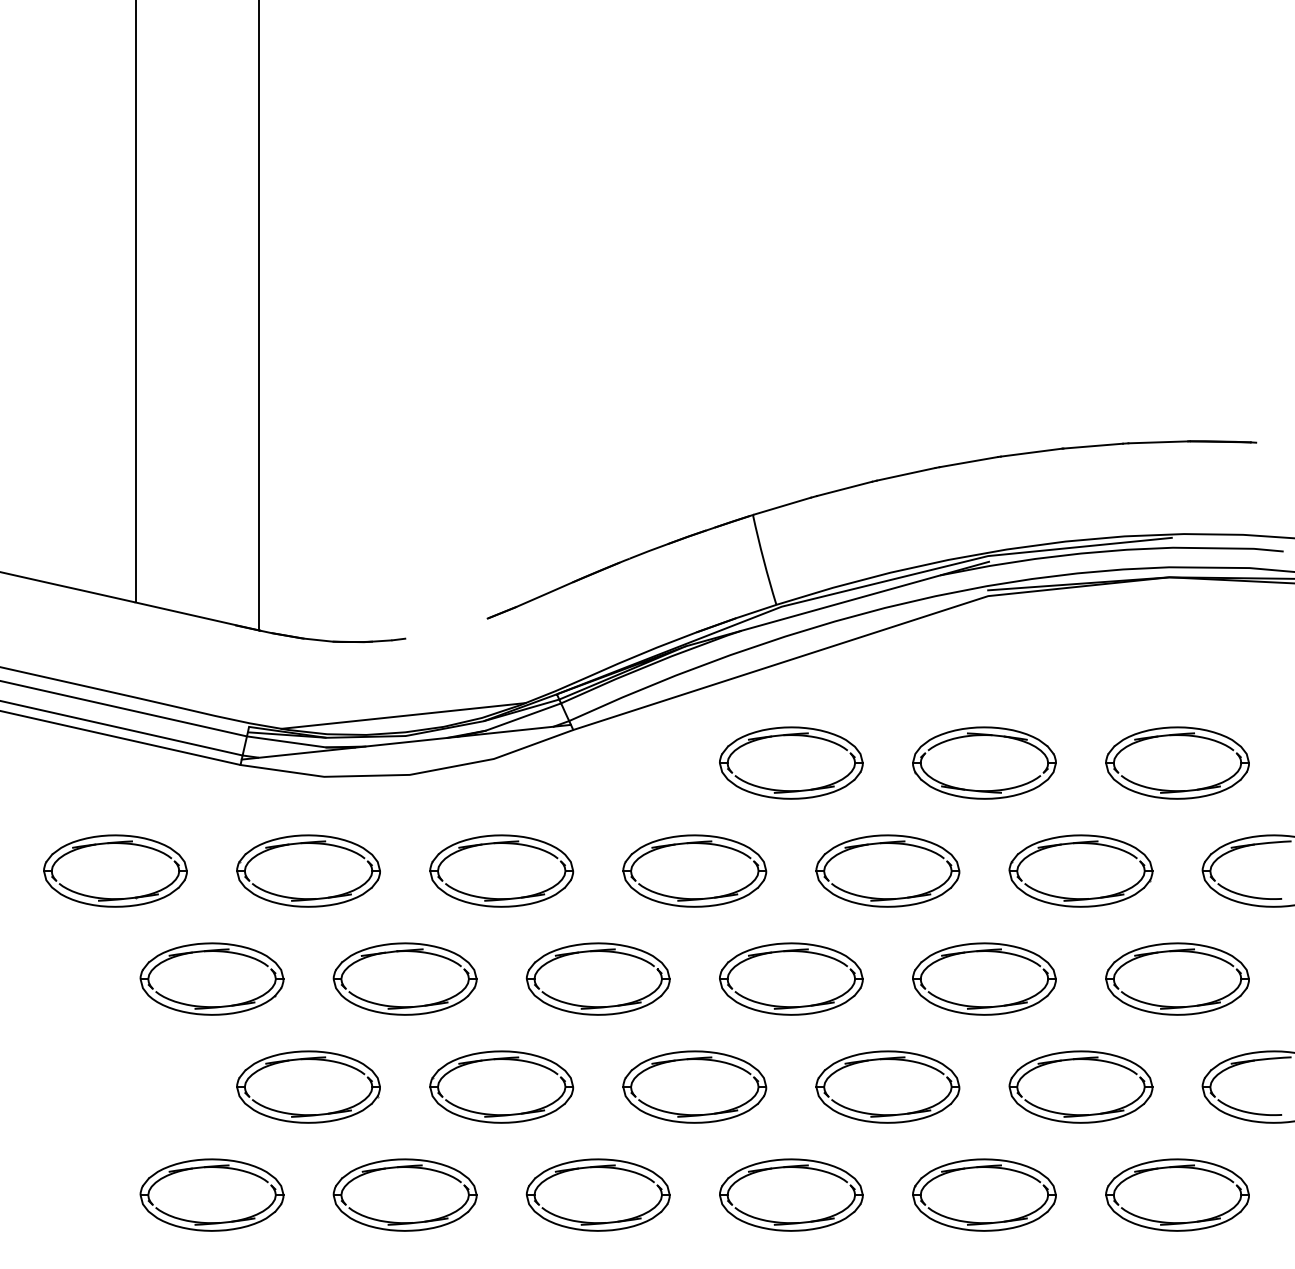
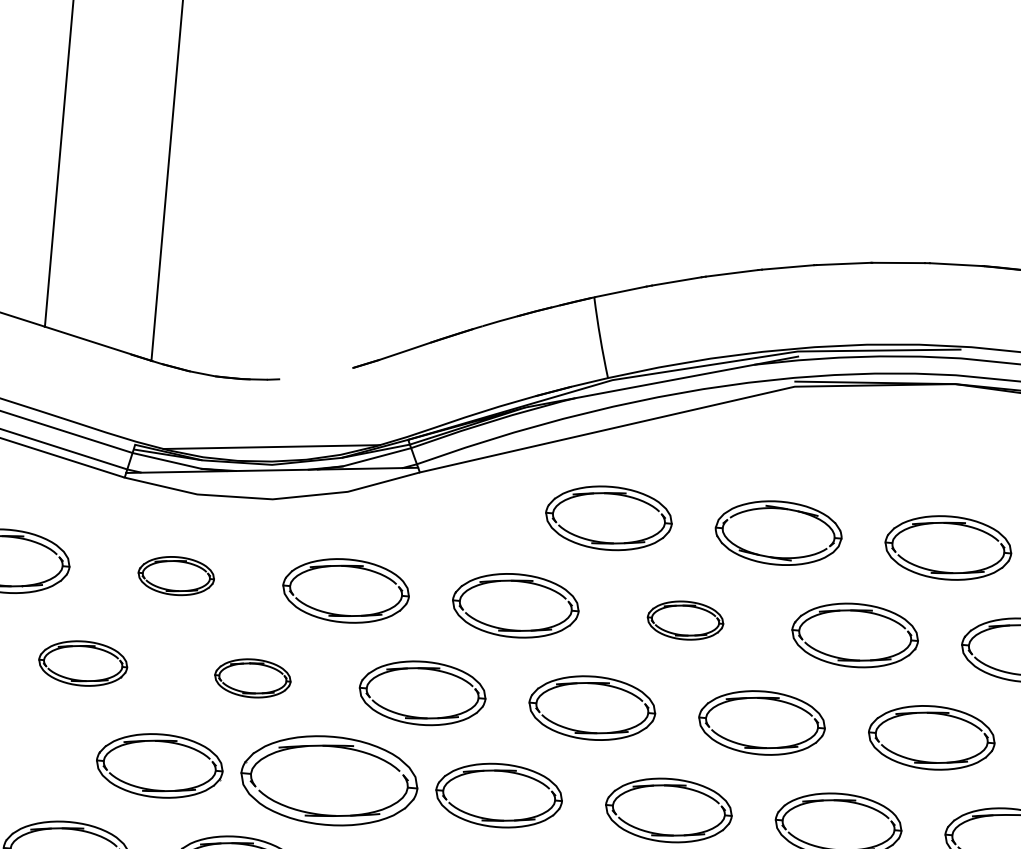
part: (308, 870) -> (176, 575), size x0.6
part: (887, 870) -> (685, 620), size x0.6
part: (211, 978) -> (82, 663), size x0.7
part: (404, 978) -> (252, 677), size x0.6
part: (501, 1086) -> (329, 780), size x1.4

